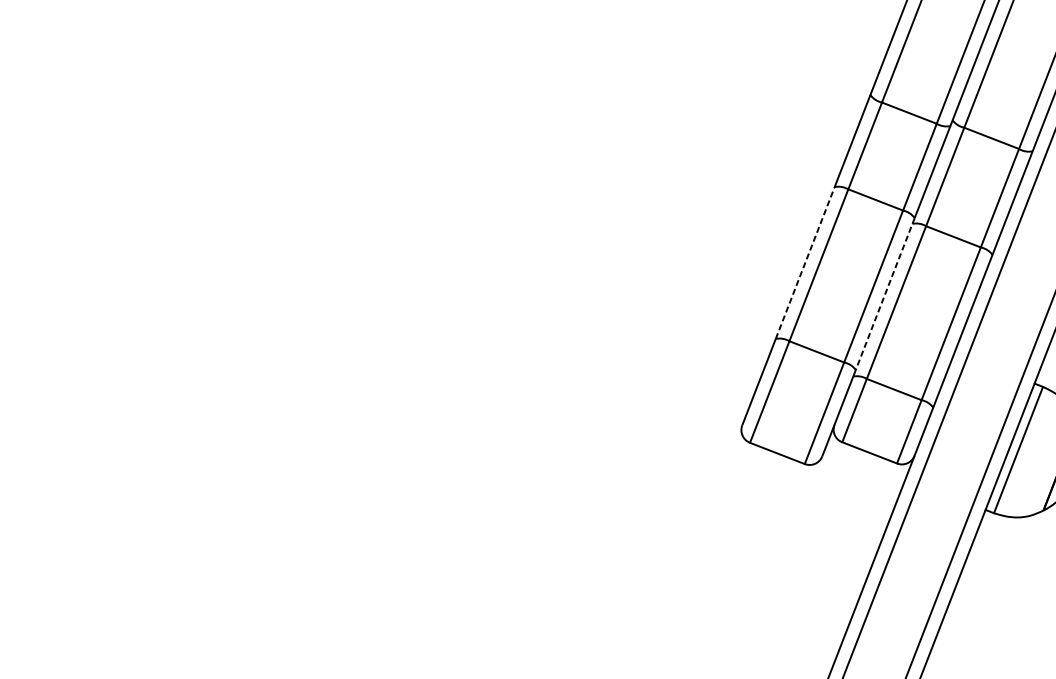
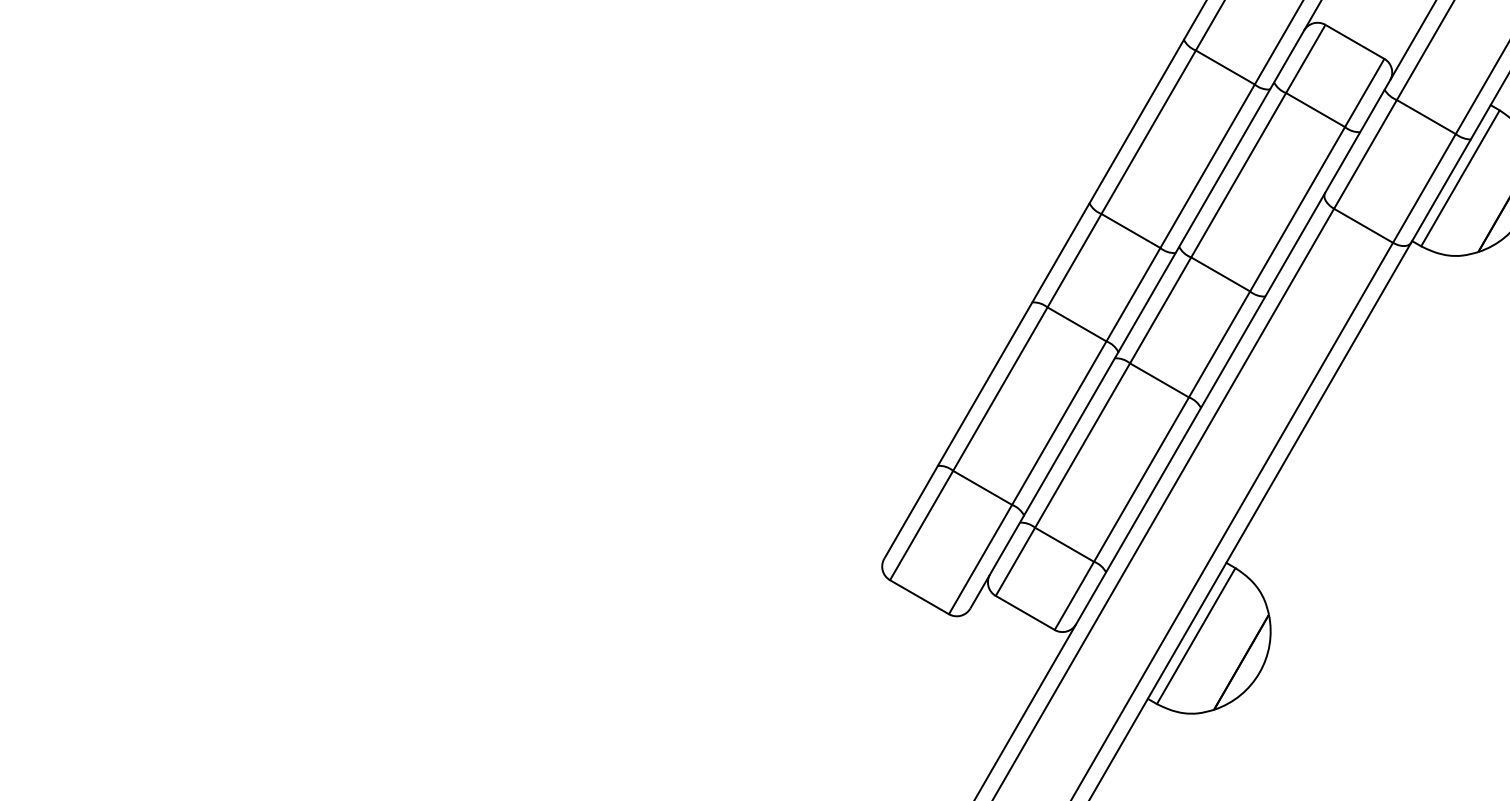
line: (805, 262) -> (985, 383), dashed -> solid
line: (885, 294) -> (1071, 434), dashed -> solid

